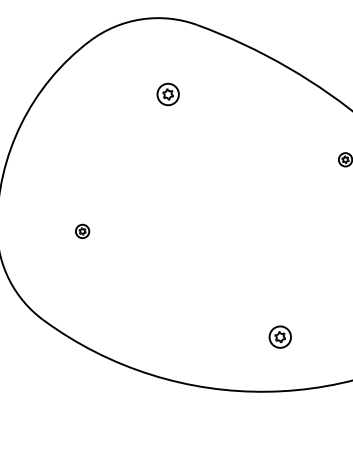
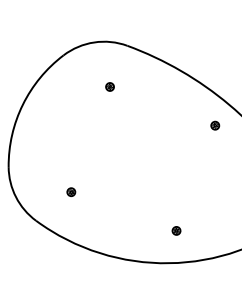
part: (167, 93) -> (109, 86), size x0.62
part: (82, 230) -> (71, 191), moved
part: (280, 336) -> (176, 230), size x0.62

